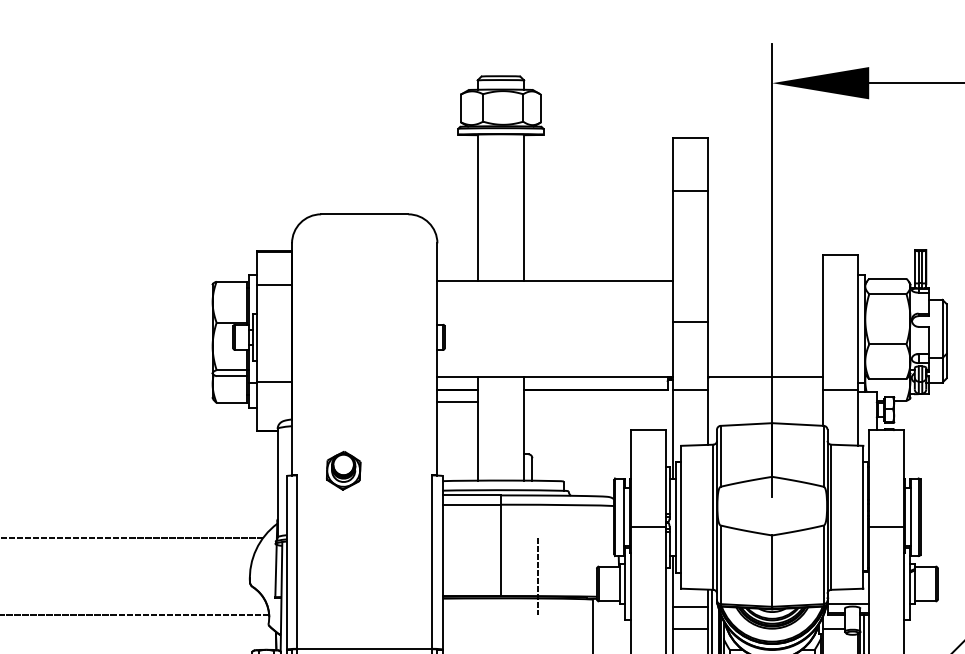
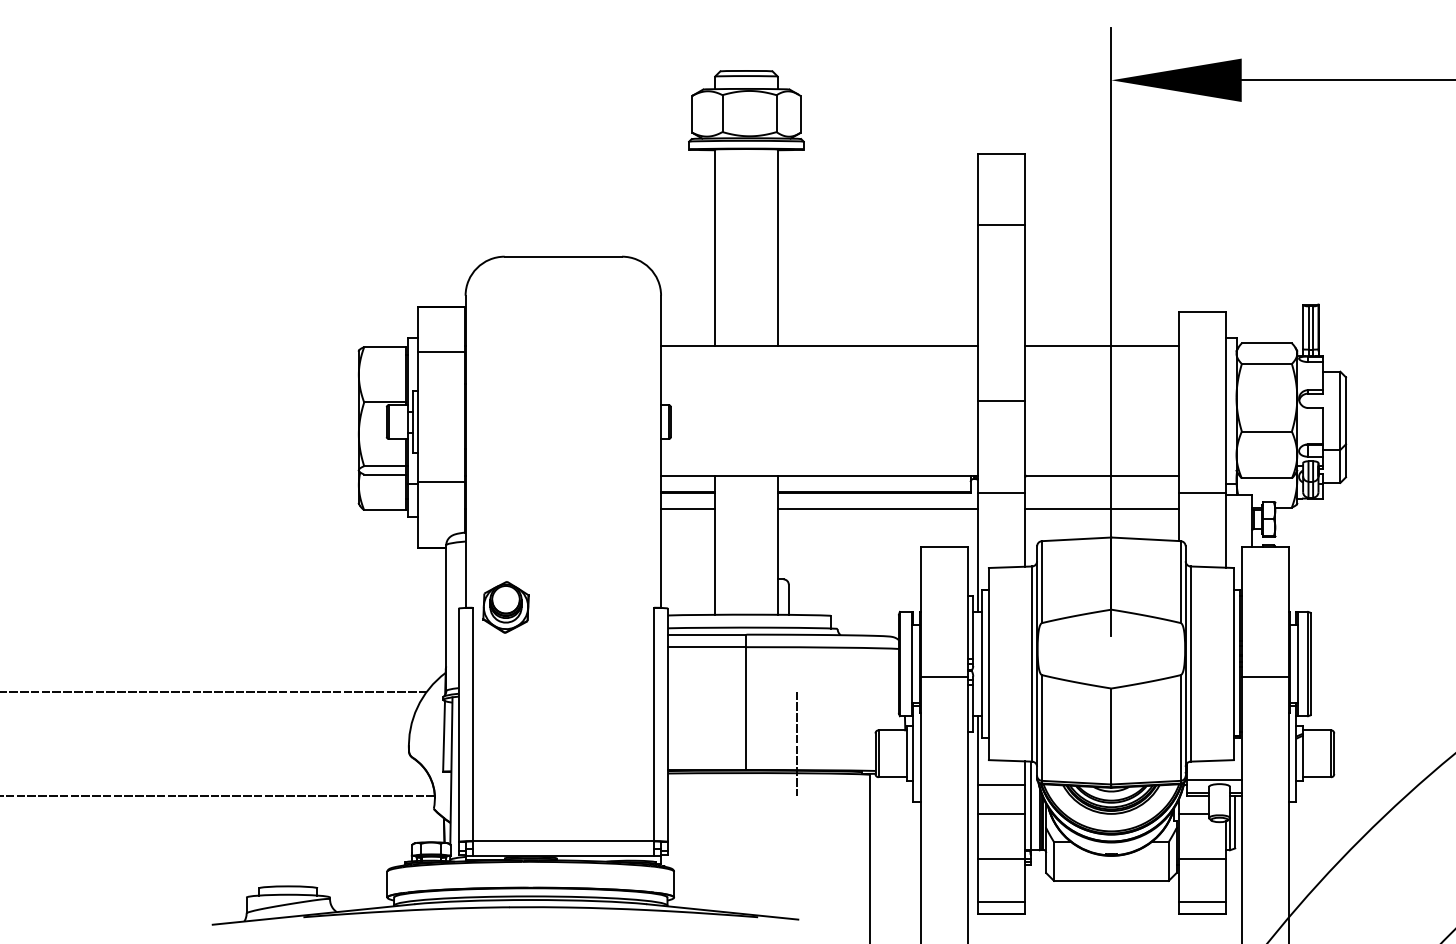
line: (765, 280) -> (1102, 345), added
line: (598, 402) -> (877, 509), added
line: (765, 402) -> (1102, 509), added
part: (343, 470) -> (505, 607), moved

